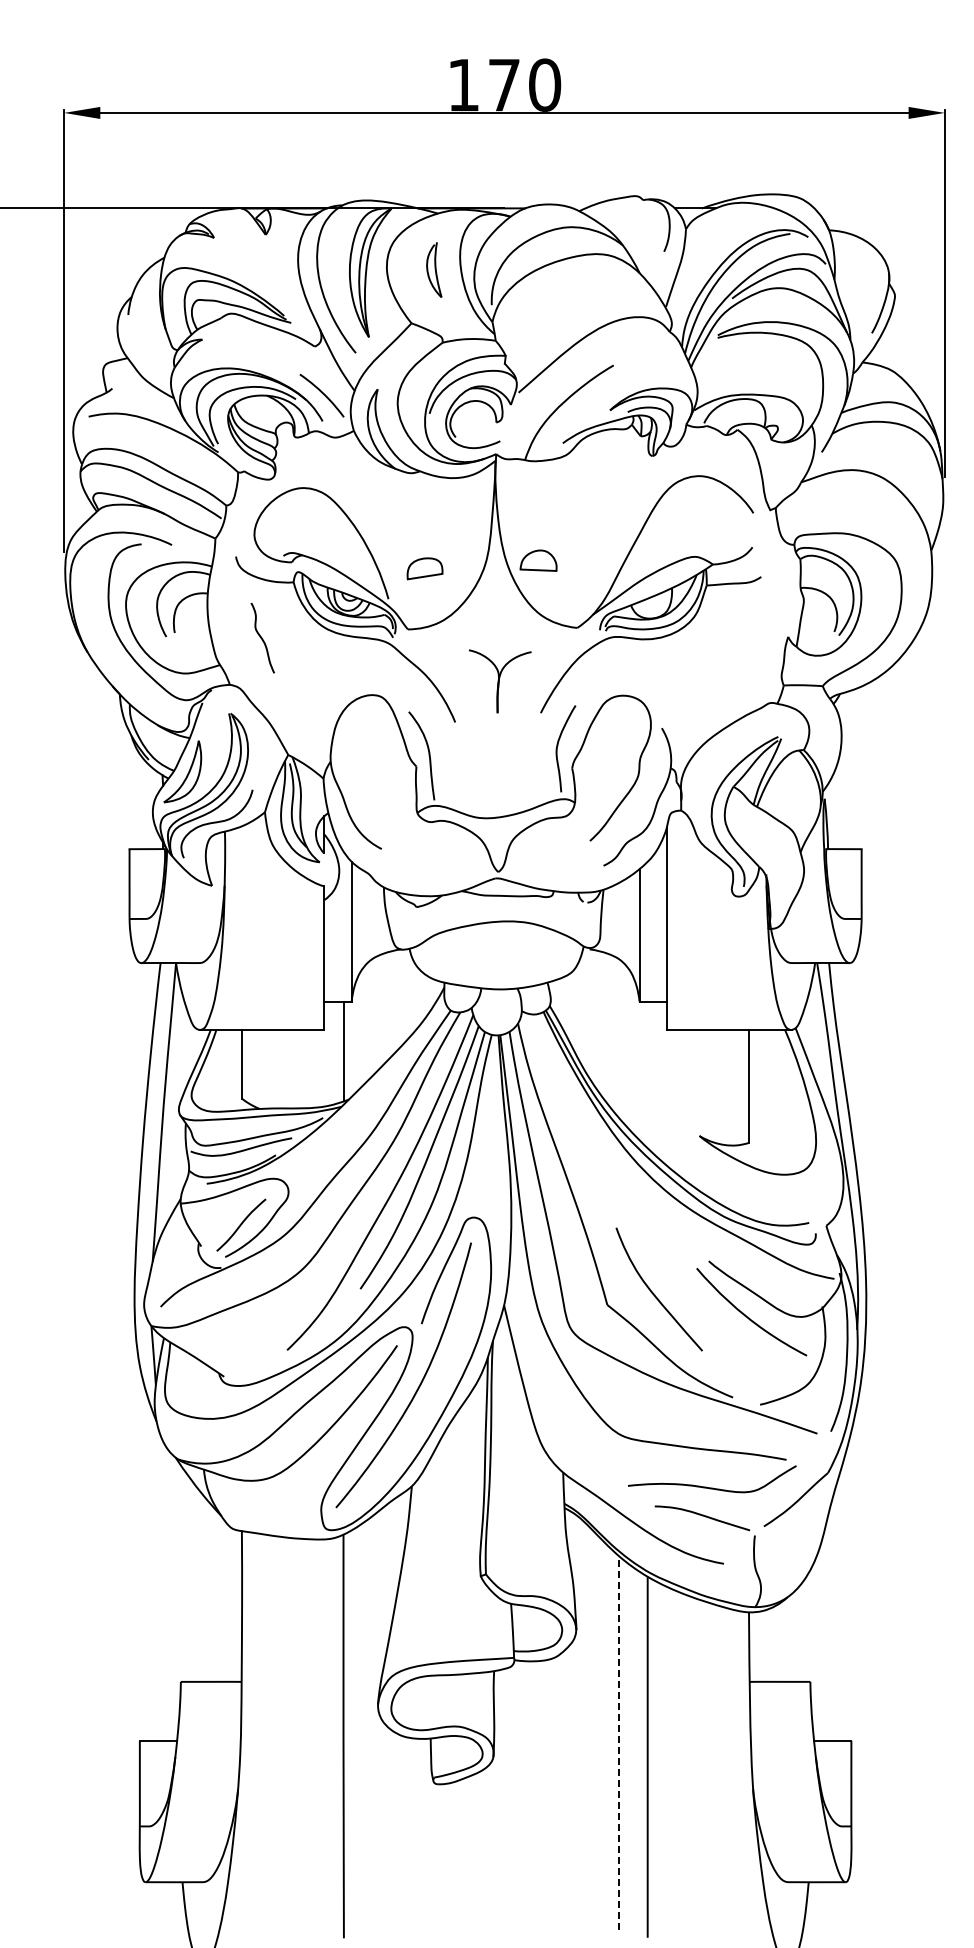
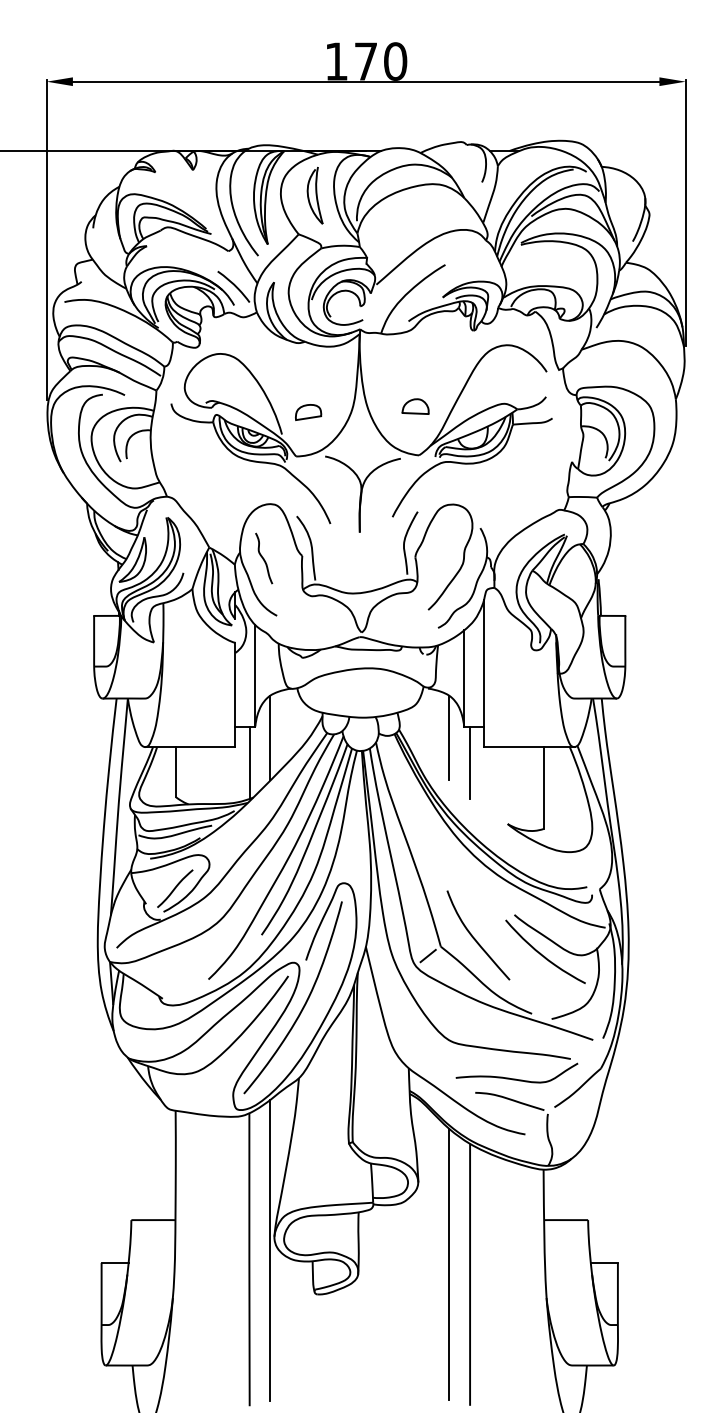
part: (434, 269) -> (315, 195), size x1.43
part: (538, 560) -> (415, 406), moved
curve: (262, 637) -> (263, 558), moved
part: (500, 681) -> (363, 494), size x1.67
line: (372, 1016) -> (270, 737), added
line: (618, 1016) -> (448, 737), added
line: (647, 1051) -> (469, 762), added
line: (589, 1317) -> (427, 955), added
line: (371, 1723) -> (269, 1250), added
line: (619, 1742) -> (449, 1264), dashed -> solid

